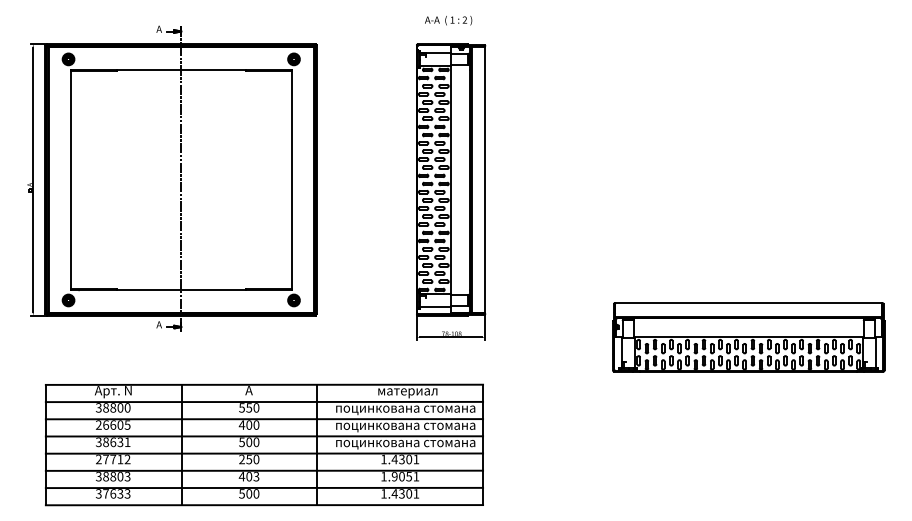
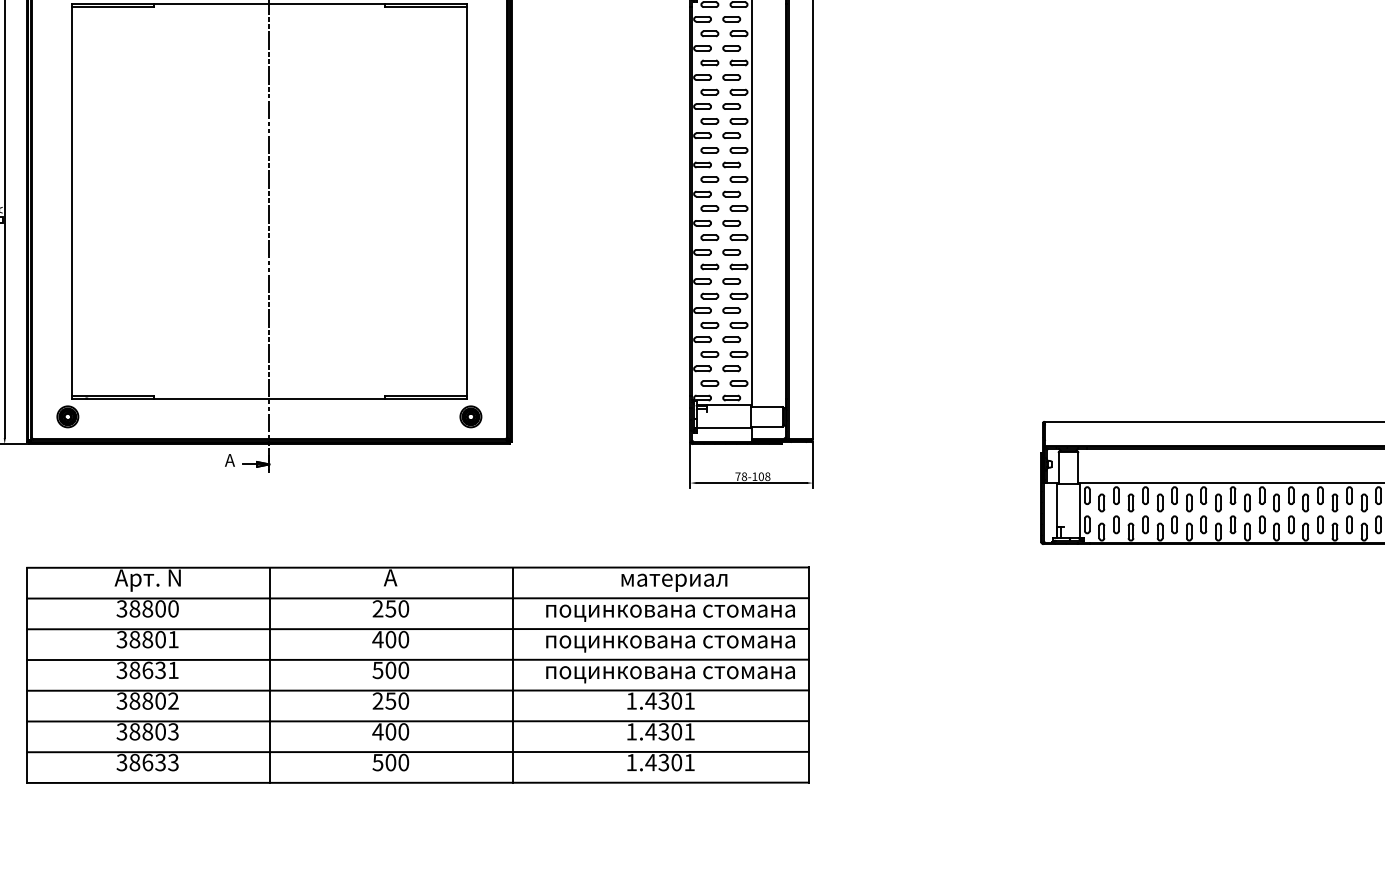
text: (241, 407) -> (377, 608), 550 -> 250
text: (112, 424) -> (146, 638), 26605 -> 38801
text: (109, 459) -> (141, 701), 27712 -> 38802
text: (256, 476) -> (403, 731), 403 -> 400
text: (401, 476) -> (663, 731), 1.9051 -> 1.4301
text: (105, 493) -> (133, 761), 37633 -> 38633

